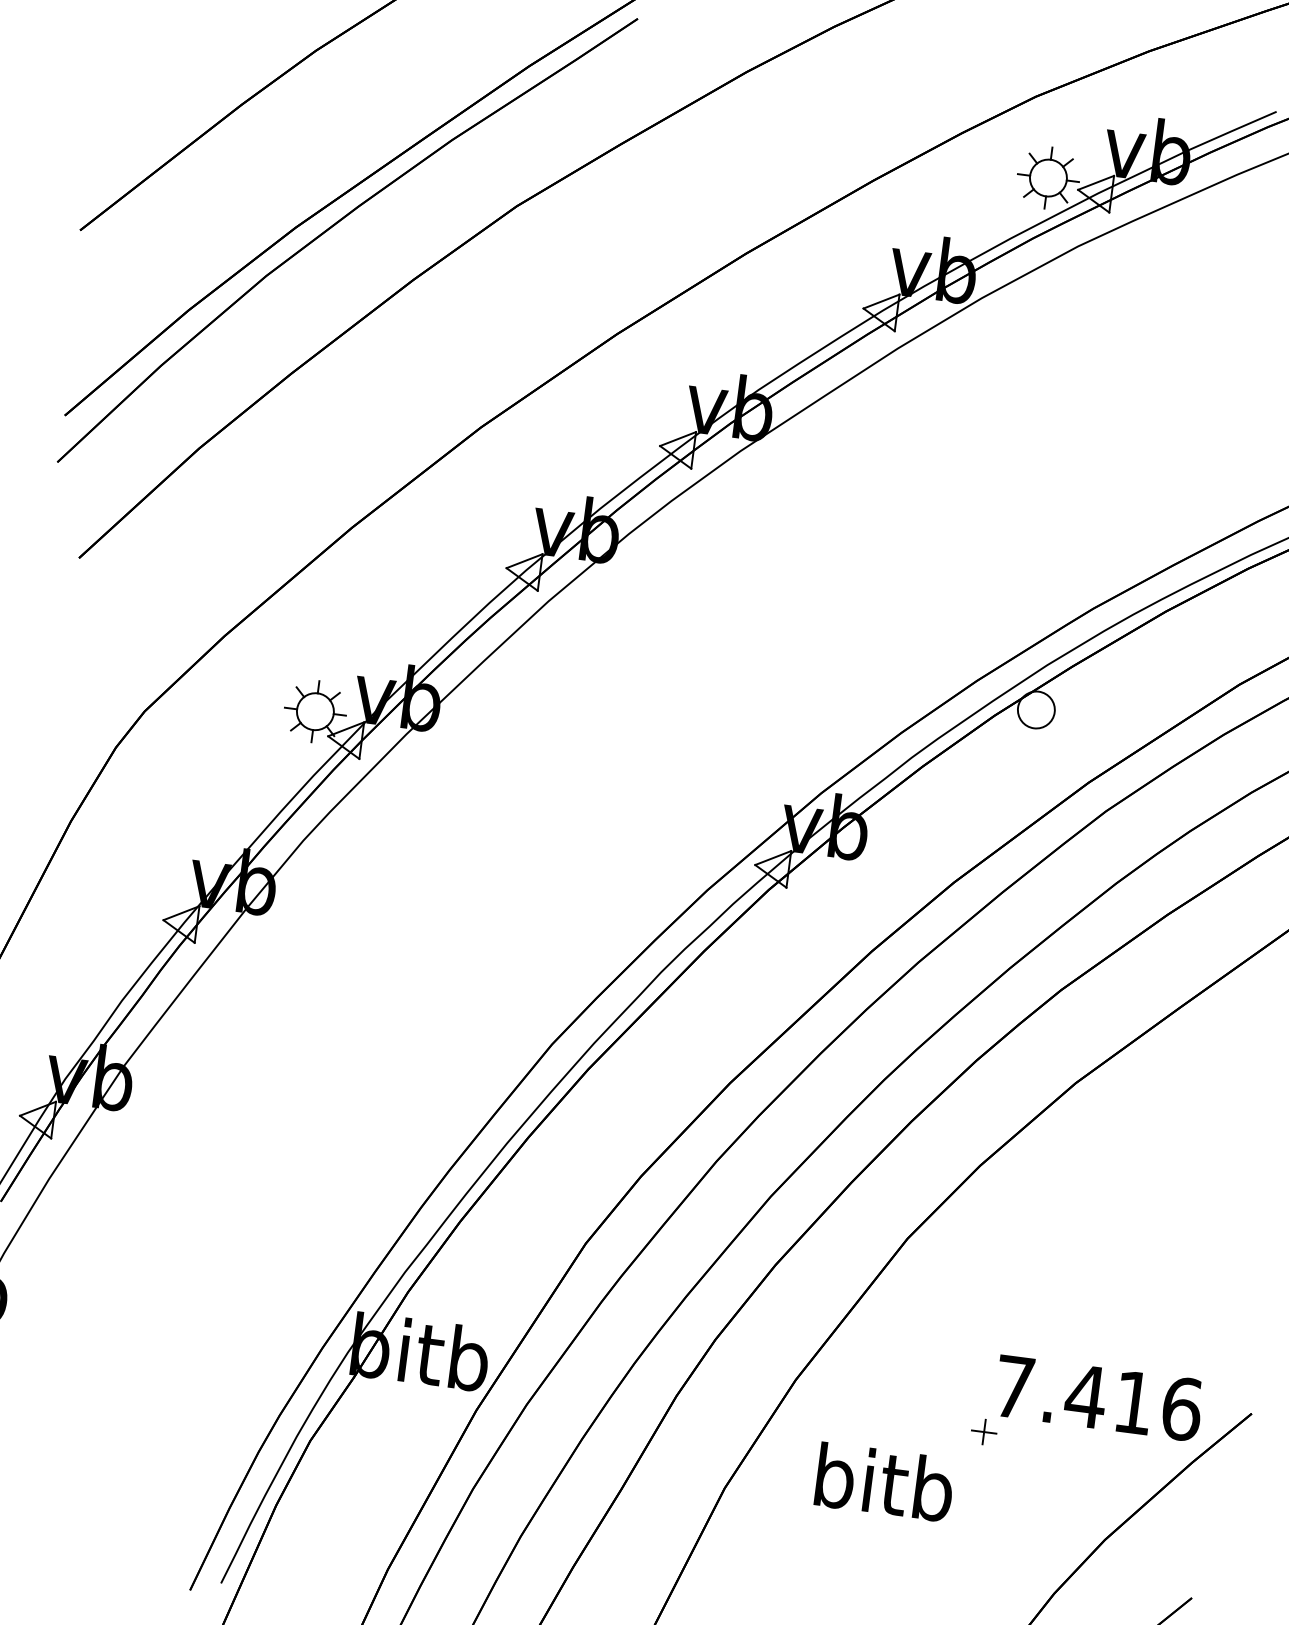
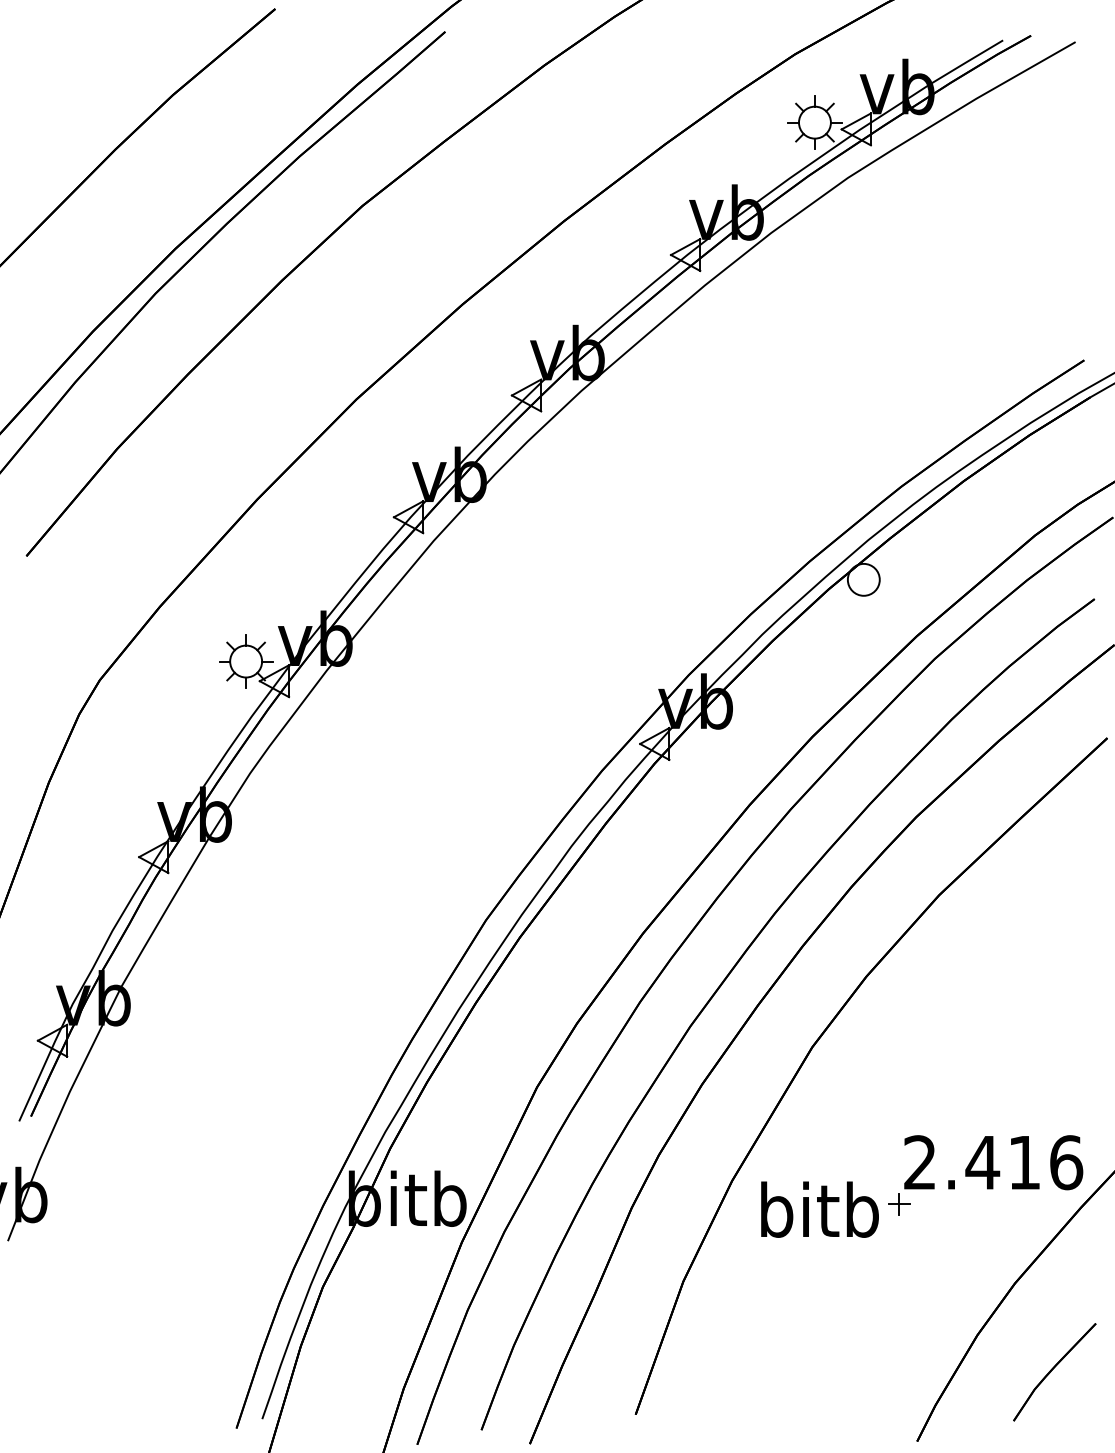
text: (1013, 1386) -> (919, 1162), 7.416 -> 2.416
text: (884, 1482) -> (819, 1209), moved

